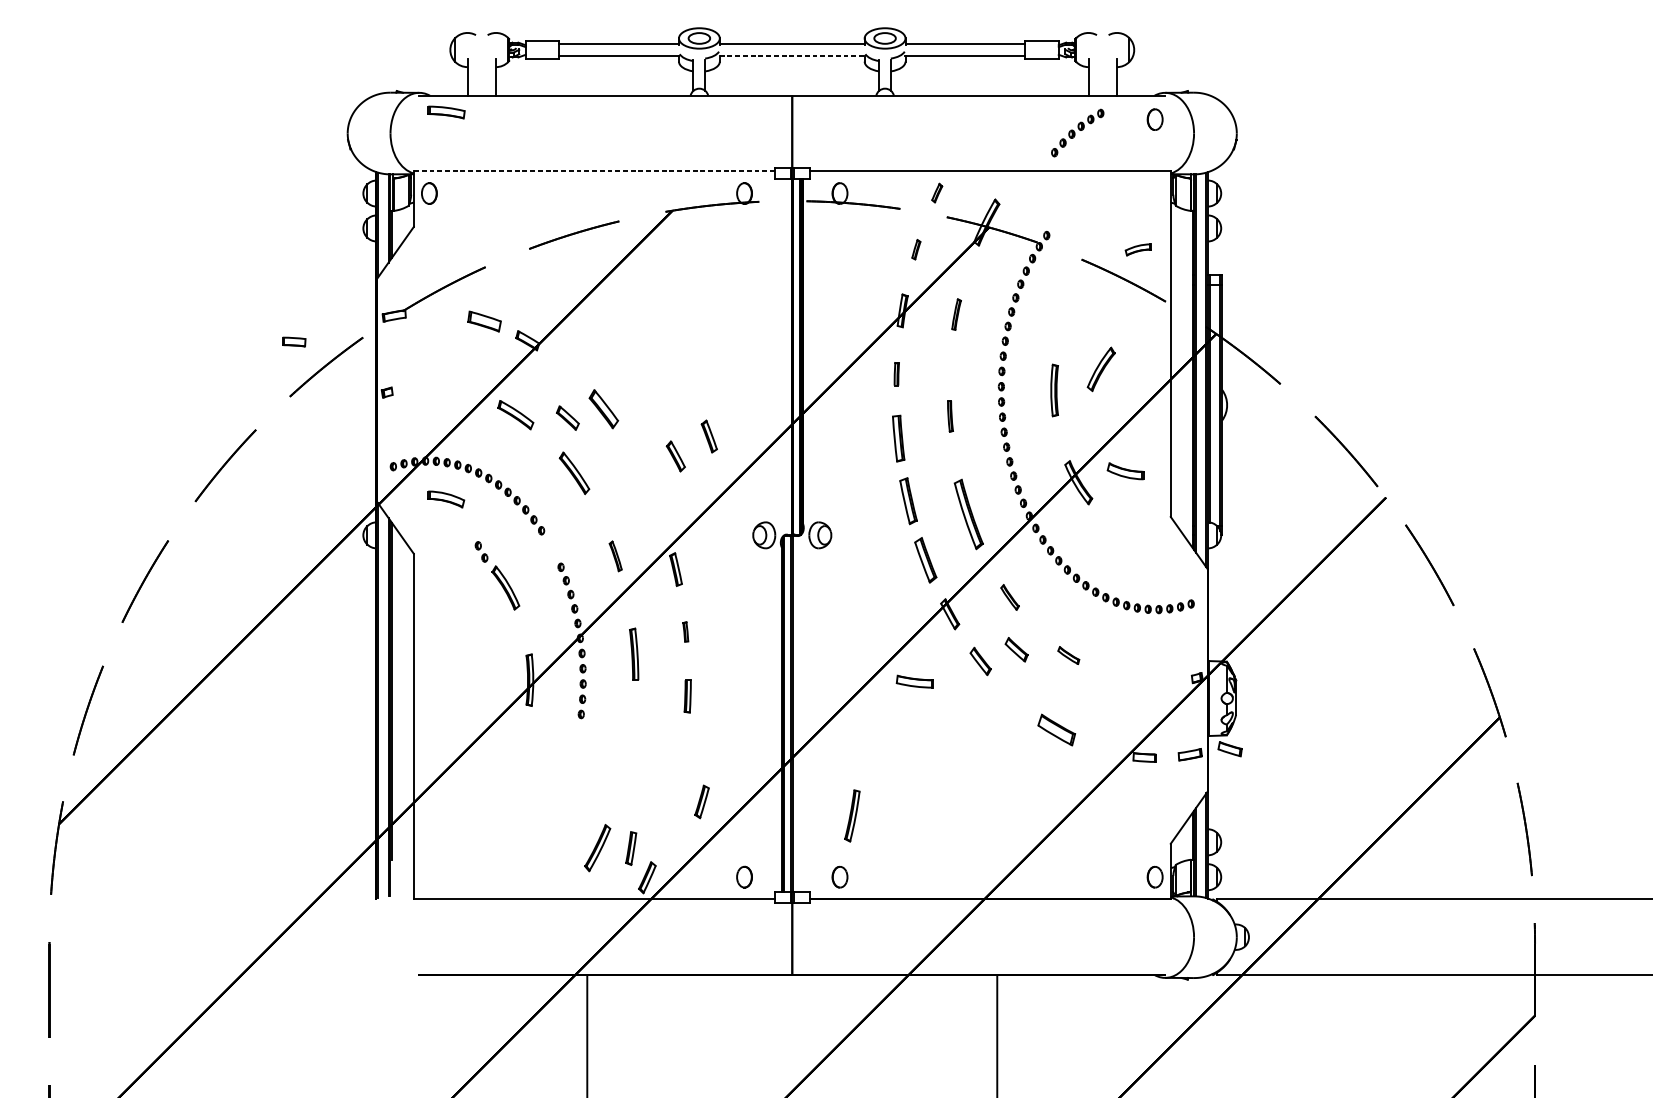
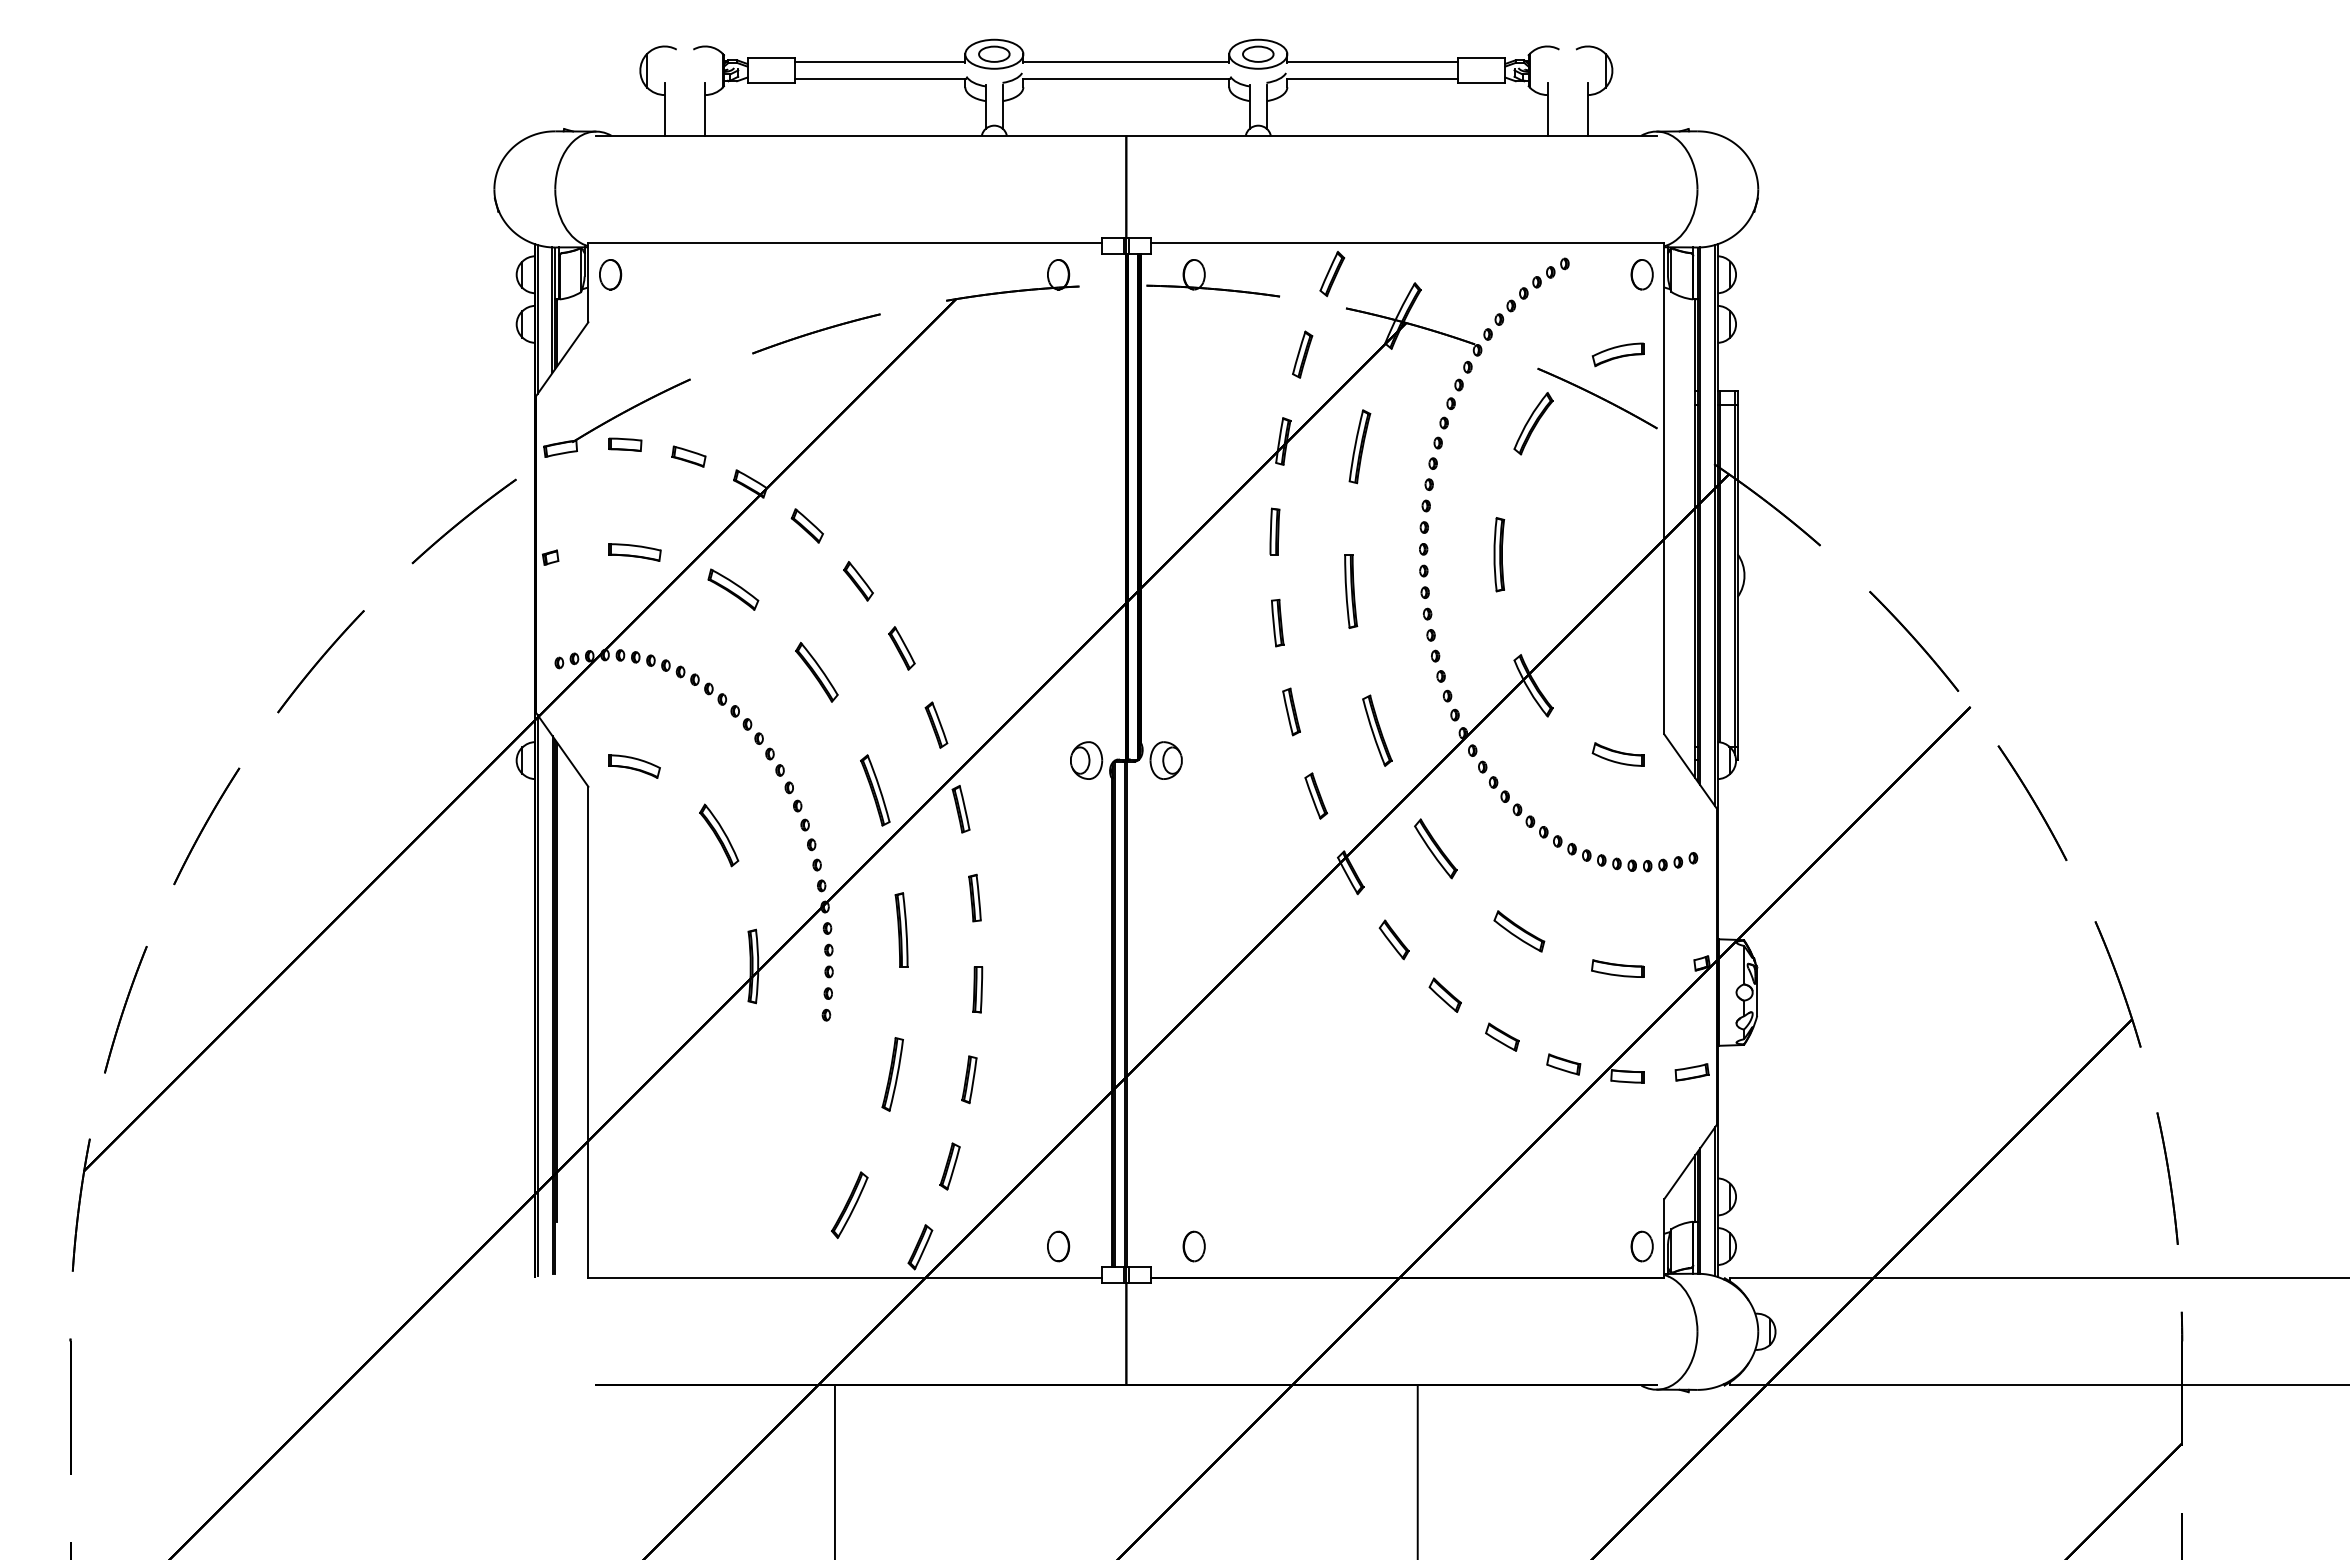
line: (792, 56) -> (1126, 79), dashed -> solid
part: (446, 112) -> (634, 552), moved
part: (1154, 119) -> (1641, 274), moved
part: (1077, 132) -> (1531, 291), moved
line: (594, 171) -> (845, 243), dashed -> solid
part: (937, 193) -> (1332, 274), size x1.67
part: (916, 249) -> (1302, 354), size x1.67
part: (1137, 249) -> (1617, 354), size x1.43
part: (956, 314) -> (1359, 446), size x1.67
part: (484, 321) -> (688, 456), size x0.71
part: (294, 341) -> (625, 444), moved
part: (1101, 369) -> (1533, 423), moved
part: (896, 374) -> (1274, 531), size x1.43
part: (603, 409) -> (858, 581), size x0.71
part: (950, 416) -> (1351, 591), size x1.67
part: (567, 417) -> (806, 525), moved
part: (709, 436) -> (936, 724), moved
part: (898, 438) -> (1277, 622), size x0.71
part: (675, 456) -> (901, 648), moved
part: (1125, 471) -> (1617, 754), moved
part: (446, 499) -> (634, 766), moved
part: (908, 500) -> (1291, 711), size x0.71
part: (968, 514) -> (1377, 730), size x0.71
part: (481, 552) -> (784, 779), moved
part: (615, 556) -> (875, 790), size x1.67
part: (926, 559) -> (1316, 795), size x0.71
part: (1009, 597) -> (1435, 848), size x1.67
part: (685, 631) -> (974, 897), size x1.67
part: (1016, 649) -> (1444, 994), moved
part: (1068, 655) -> (1519, 931), size x1.67
part: (914, 681) -> (1617, 968), moved
part: (1056, 729) -> (1502, 1036), size x0.62
part: (1229, 749) -> (1563, 1064), moved
part: (701, 801) -> (949, 1166), moved
part: (852, 815) -> (892, 1074), moved
part: (631, 848) -> (969, 1079), moved

